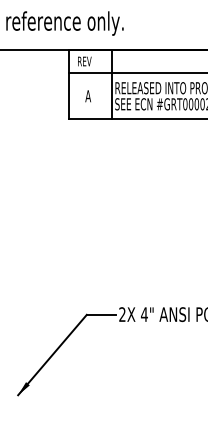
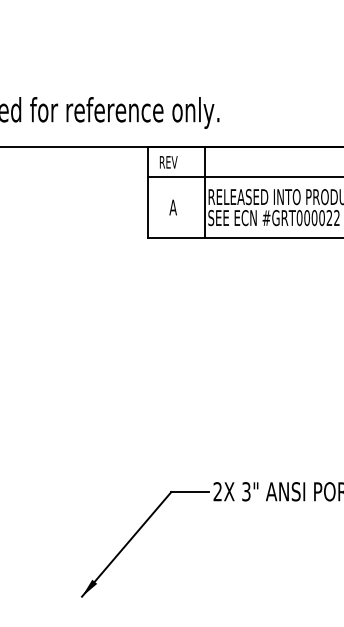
text: (143, 314) -> (245, 491), 4" -> 3"

